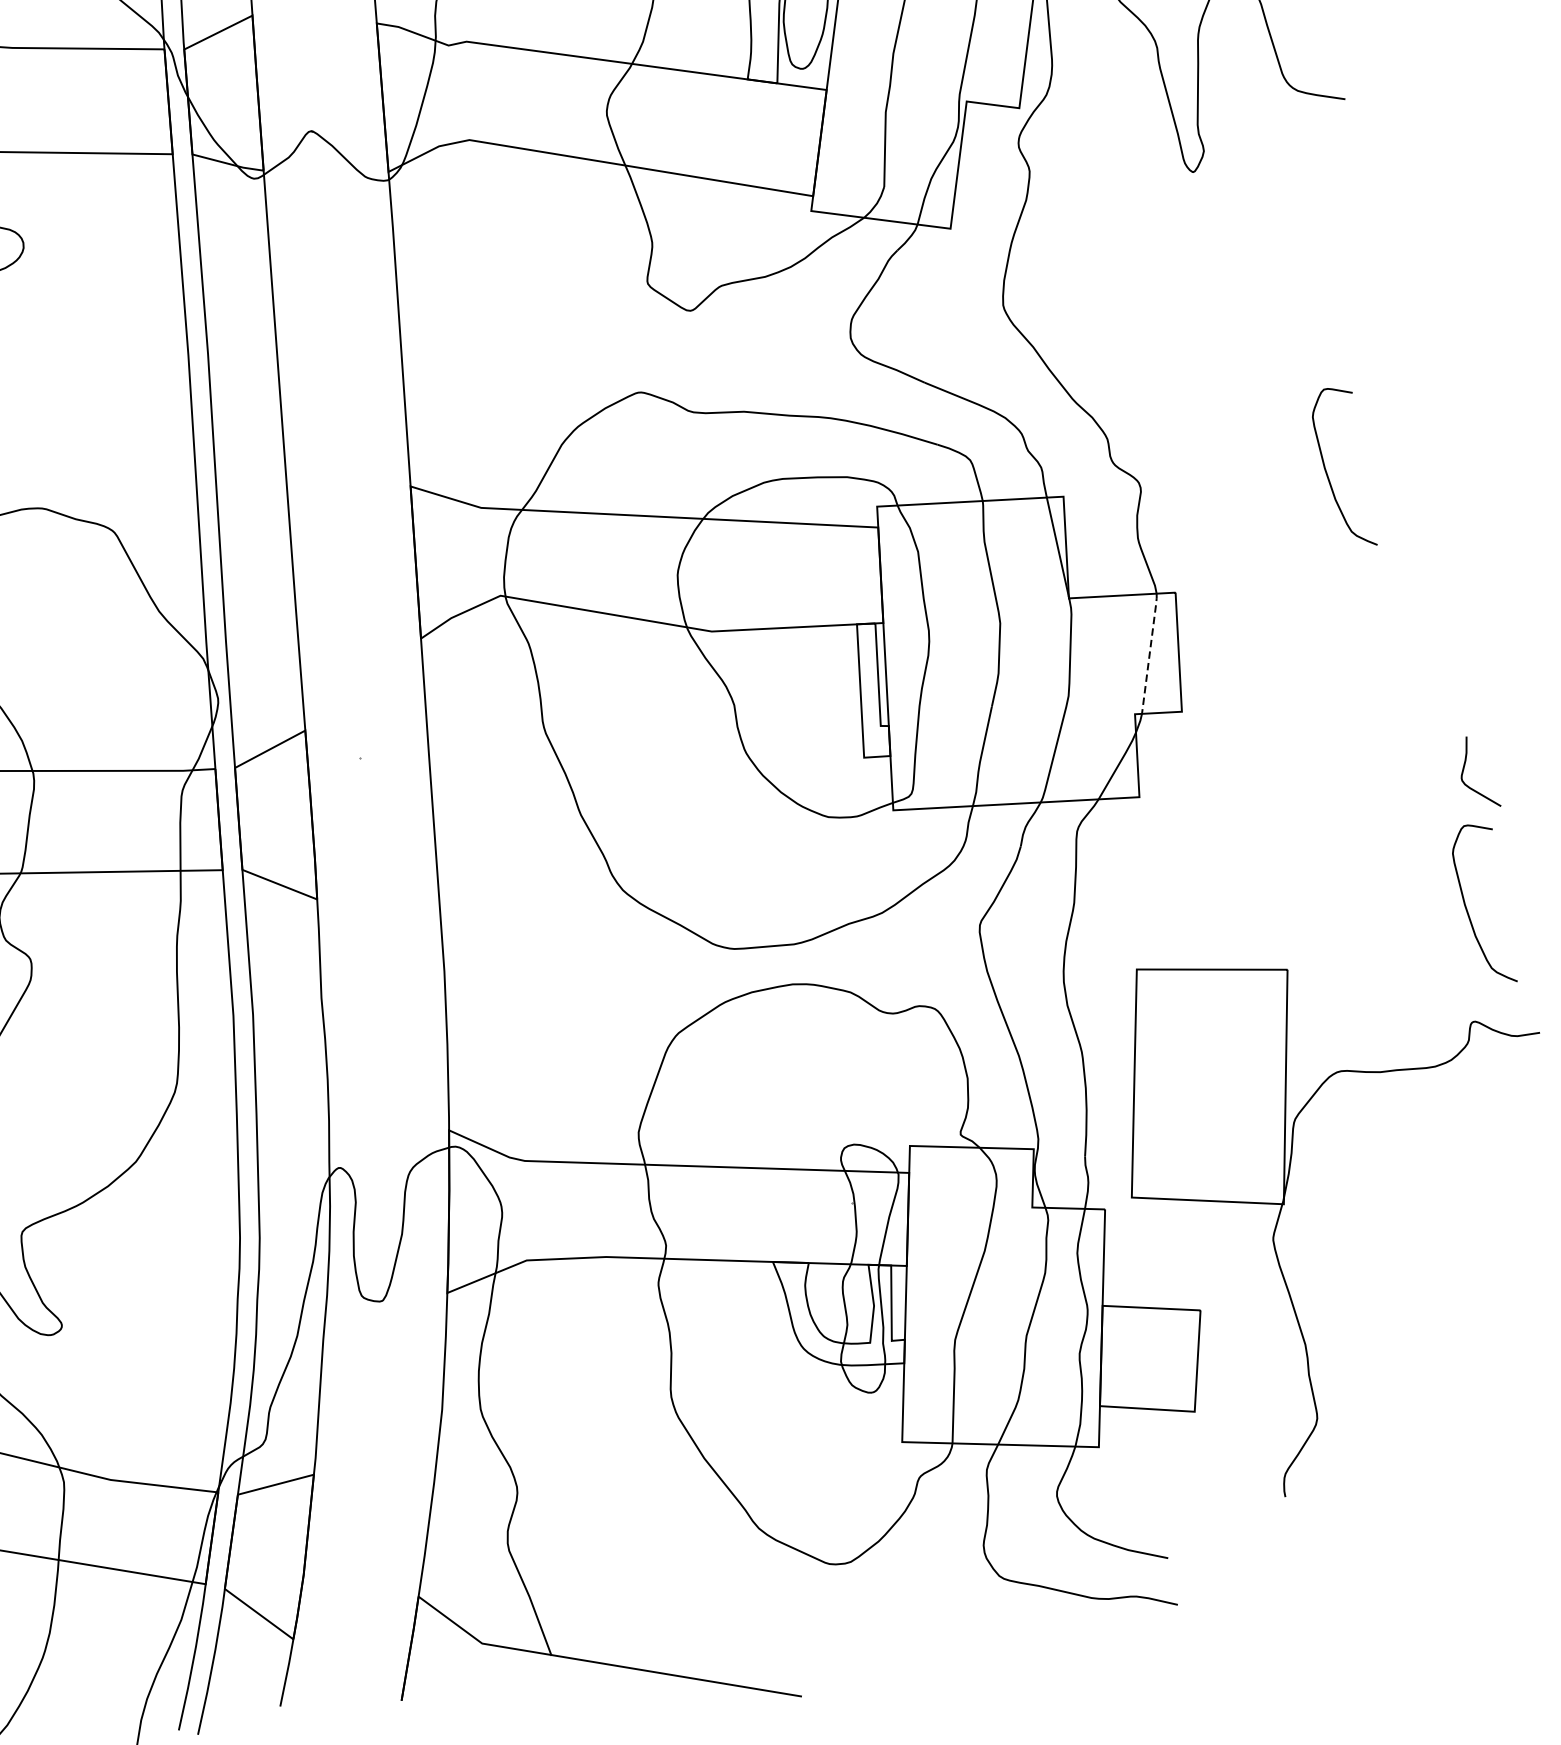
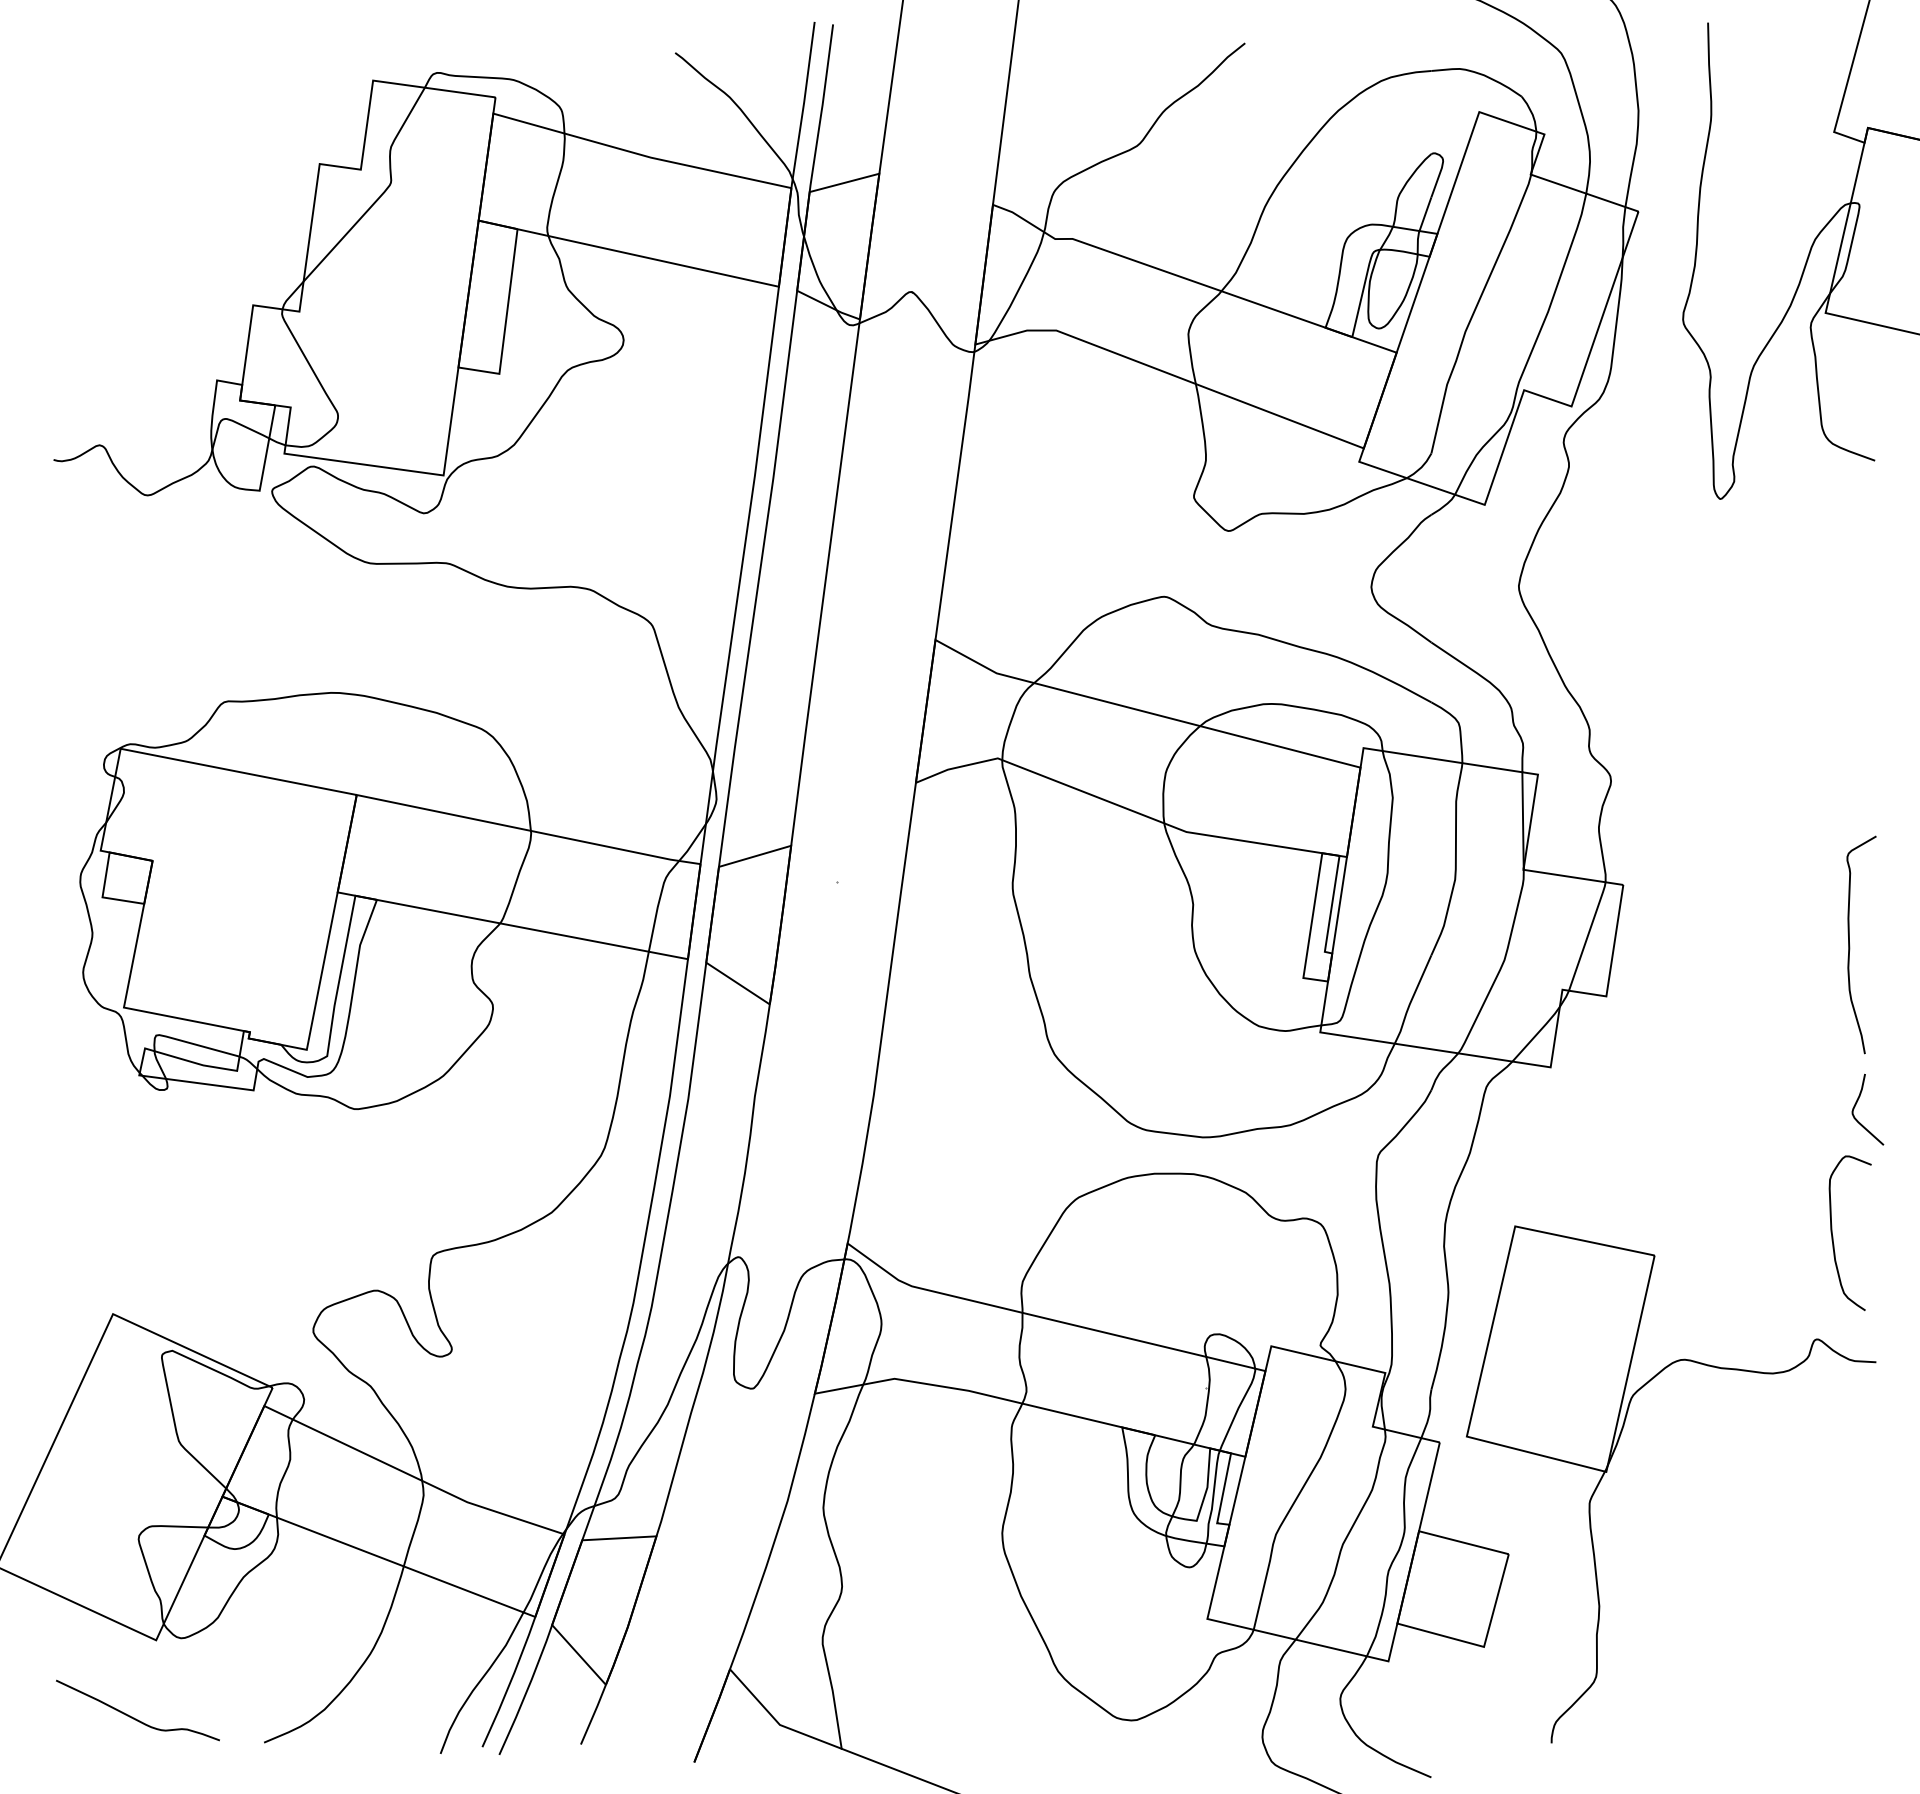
curve: (1328, 475) -> (1787, 805), removed
curve: (1424, 607) -> (1850, 946), added
line: (1150, 652) -> (1588, 935), dashed -> solid

